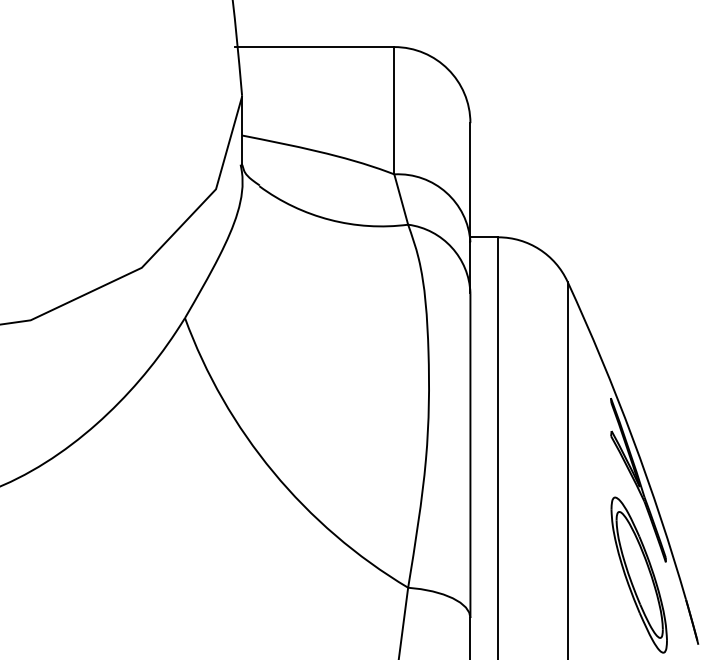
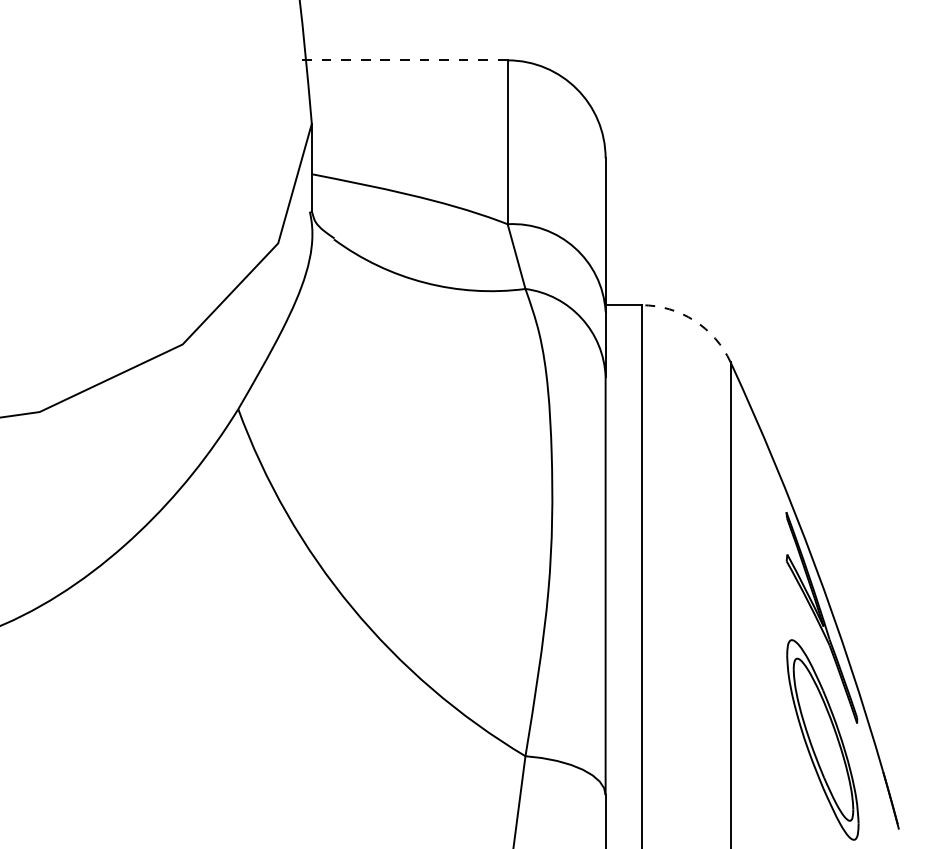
line: (314, 47) -> (404, 60), solid -> dashed
arc: (539, 249) -> (694, 320), solid -> dashed

